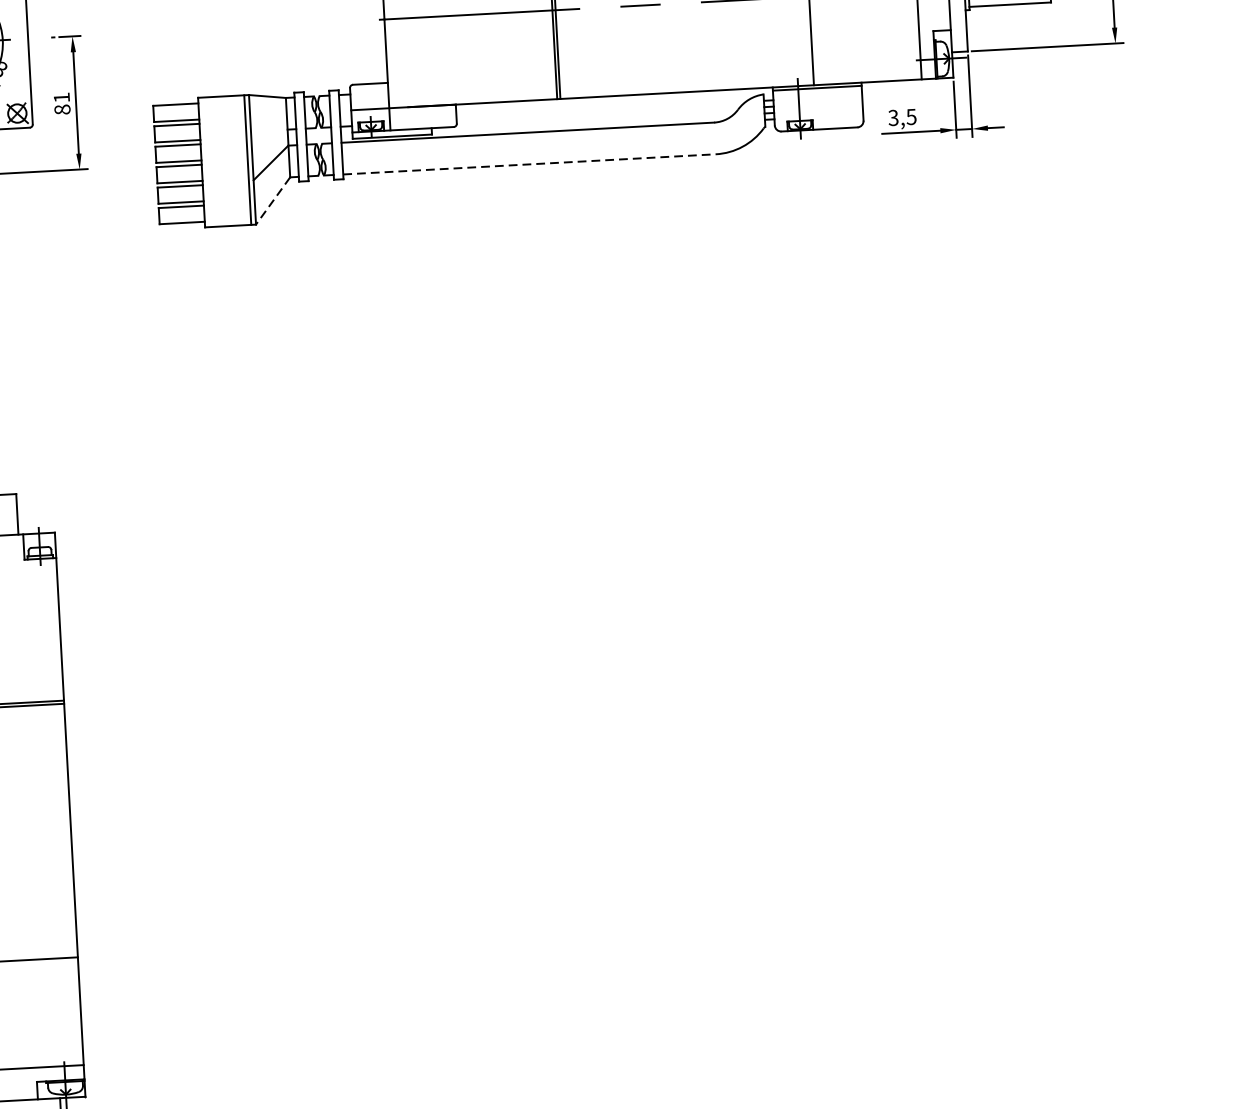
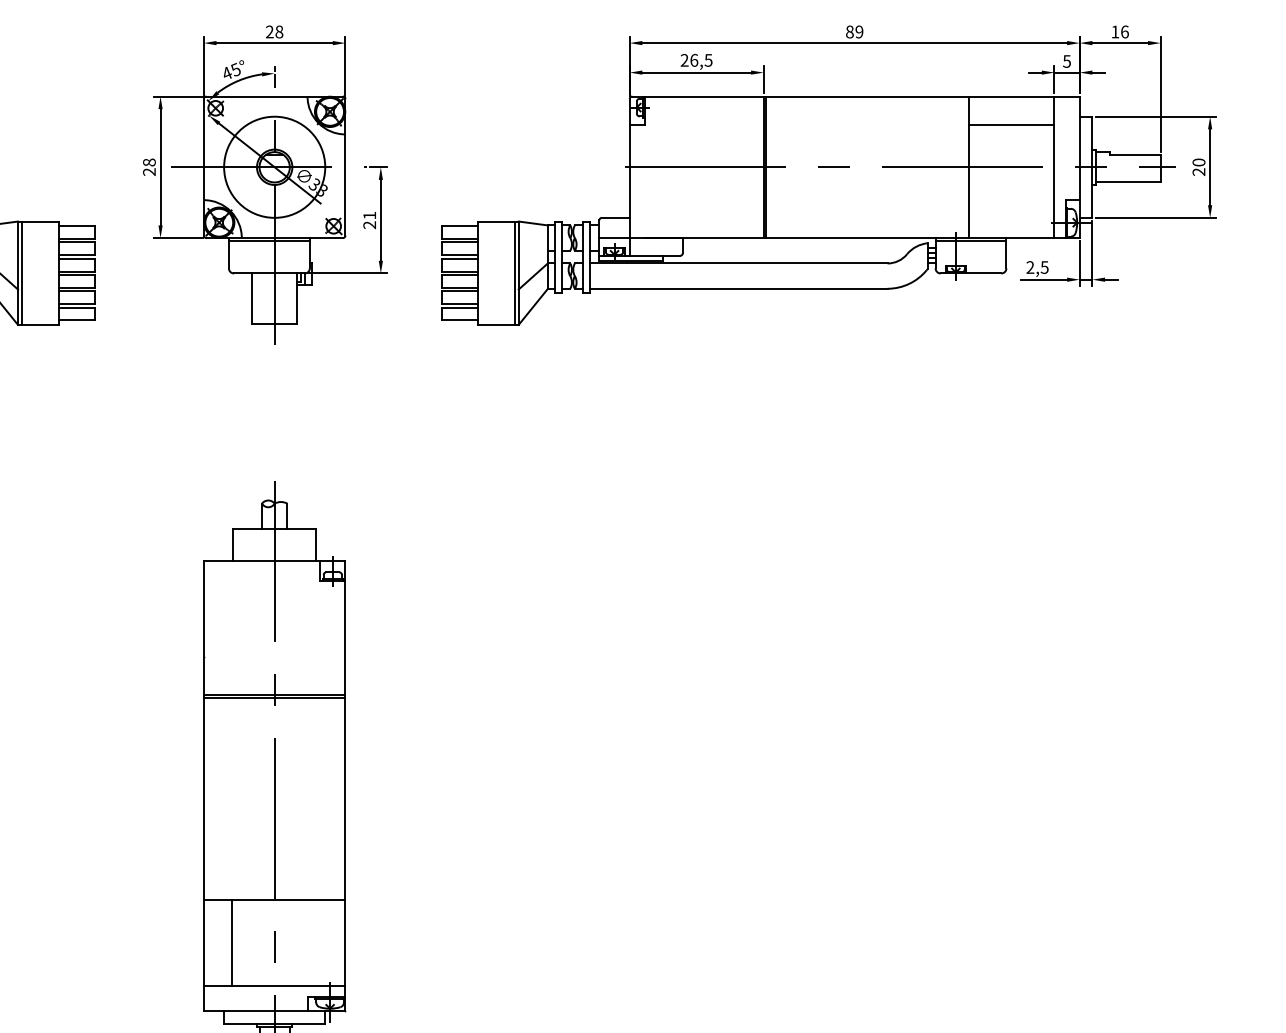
text: (62, 110) -> (369, 225), 81 -> 21
text: (893, 117) -> (1030, 267), 3,5 -> 2,5
line: (529, 164) -> (738, 288), dashed -> solid
line: (273, 201) -> (533, 307), dashed -> solid

